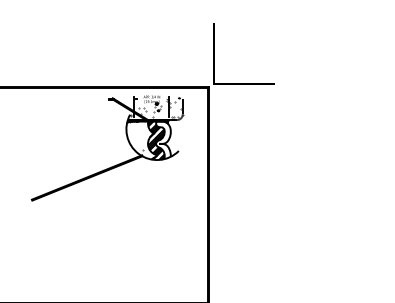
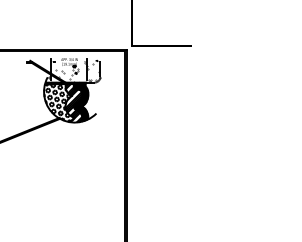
hatch: (141, 140) -> (59, 103), added
hatch: (163, 140) -> (81, 103), added

